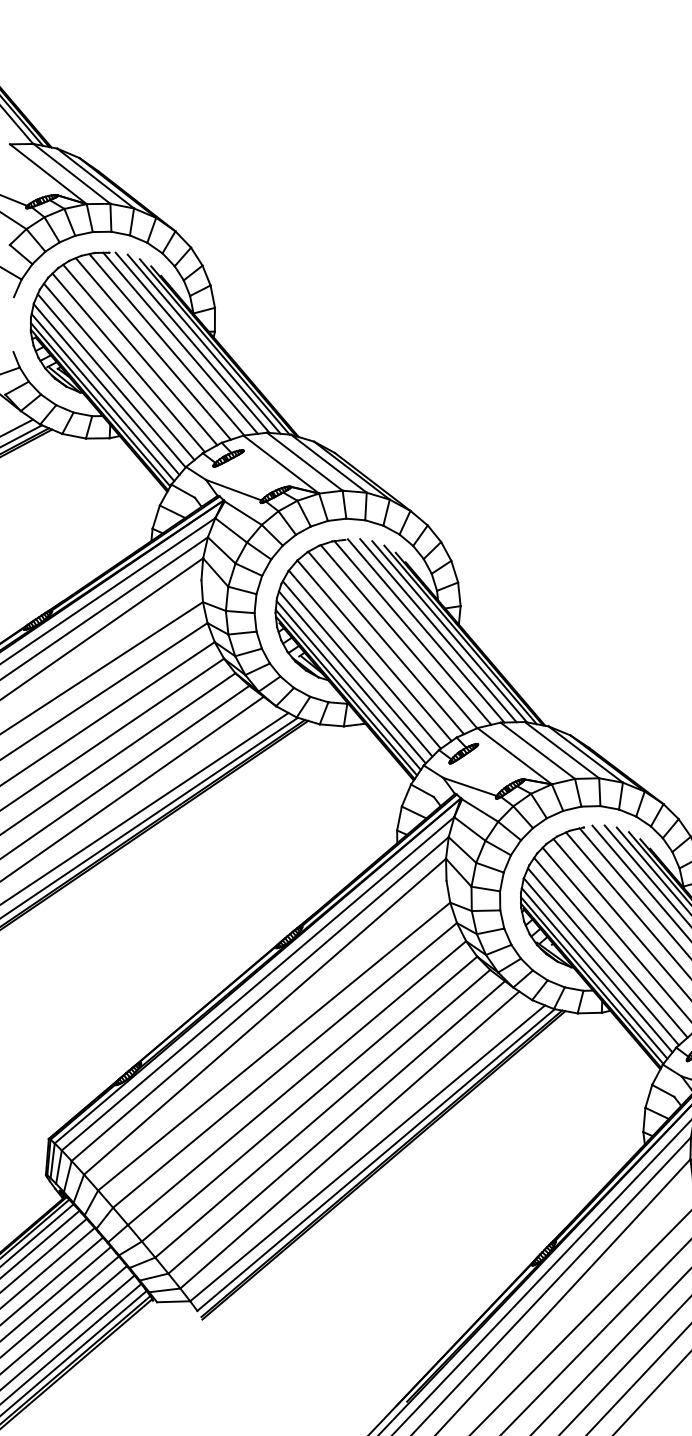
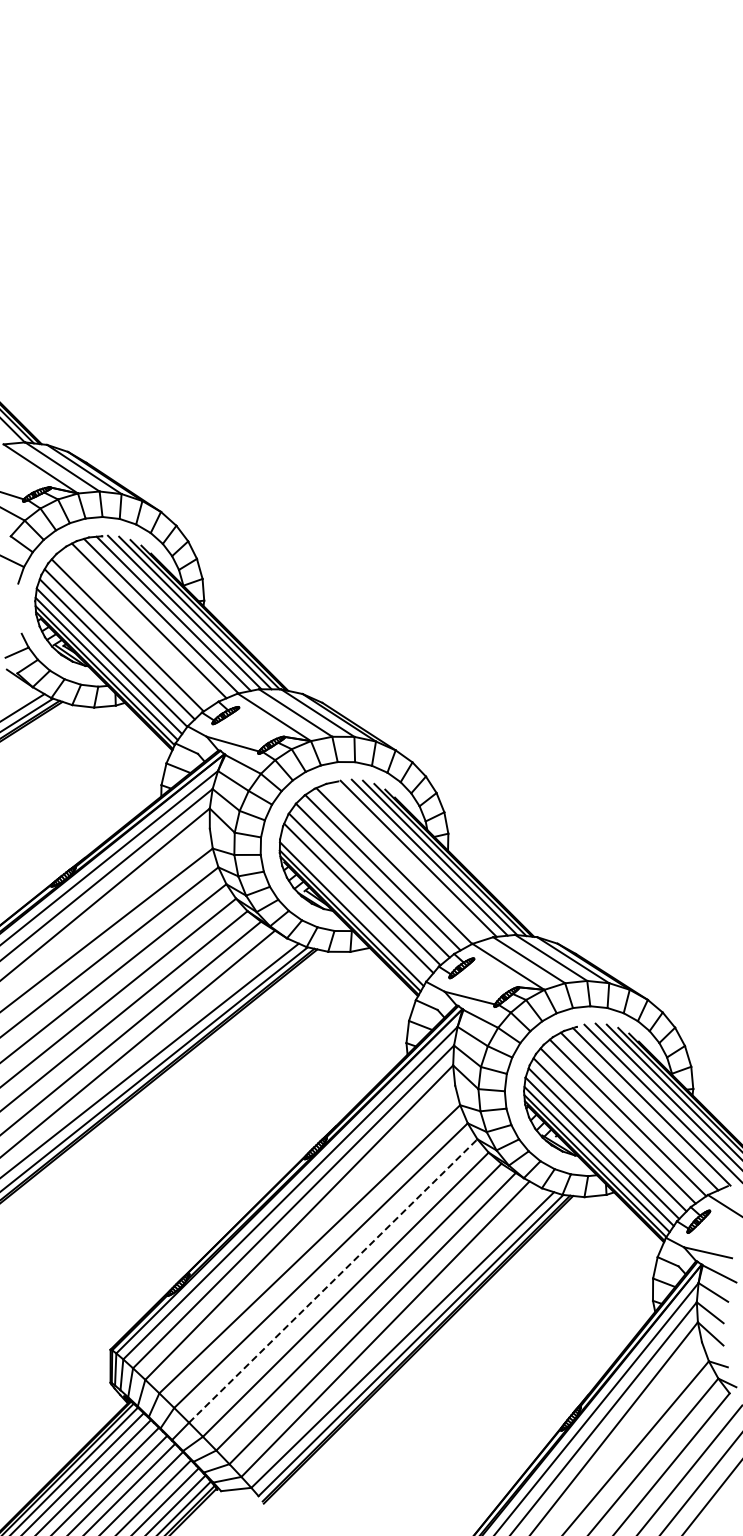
line: (139, 355) -> (137, 627), removed
line: (412, 632) -> (406, 861), removed
line: (352, 677) -> (354, 906), removed
line: (297, 1082) -> (333, 1280), solid -> dashed

